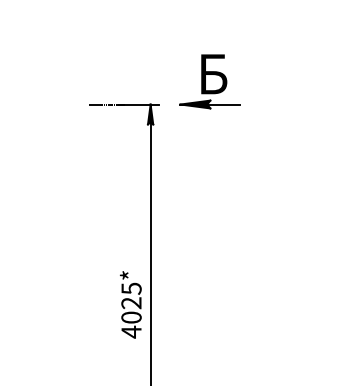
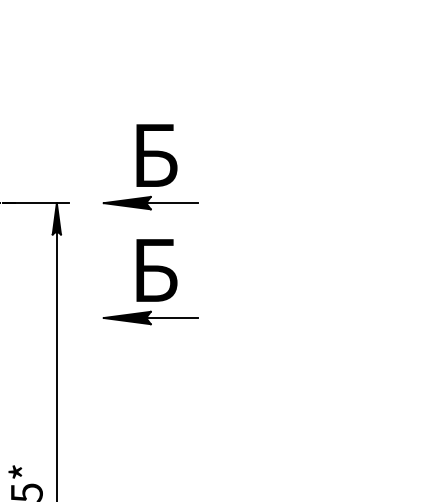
part: (209, 154) -> (149, 281), added

